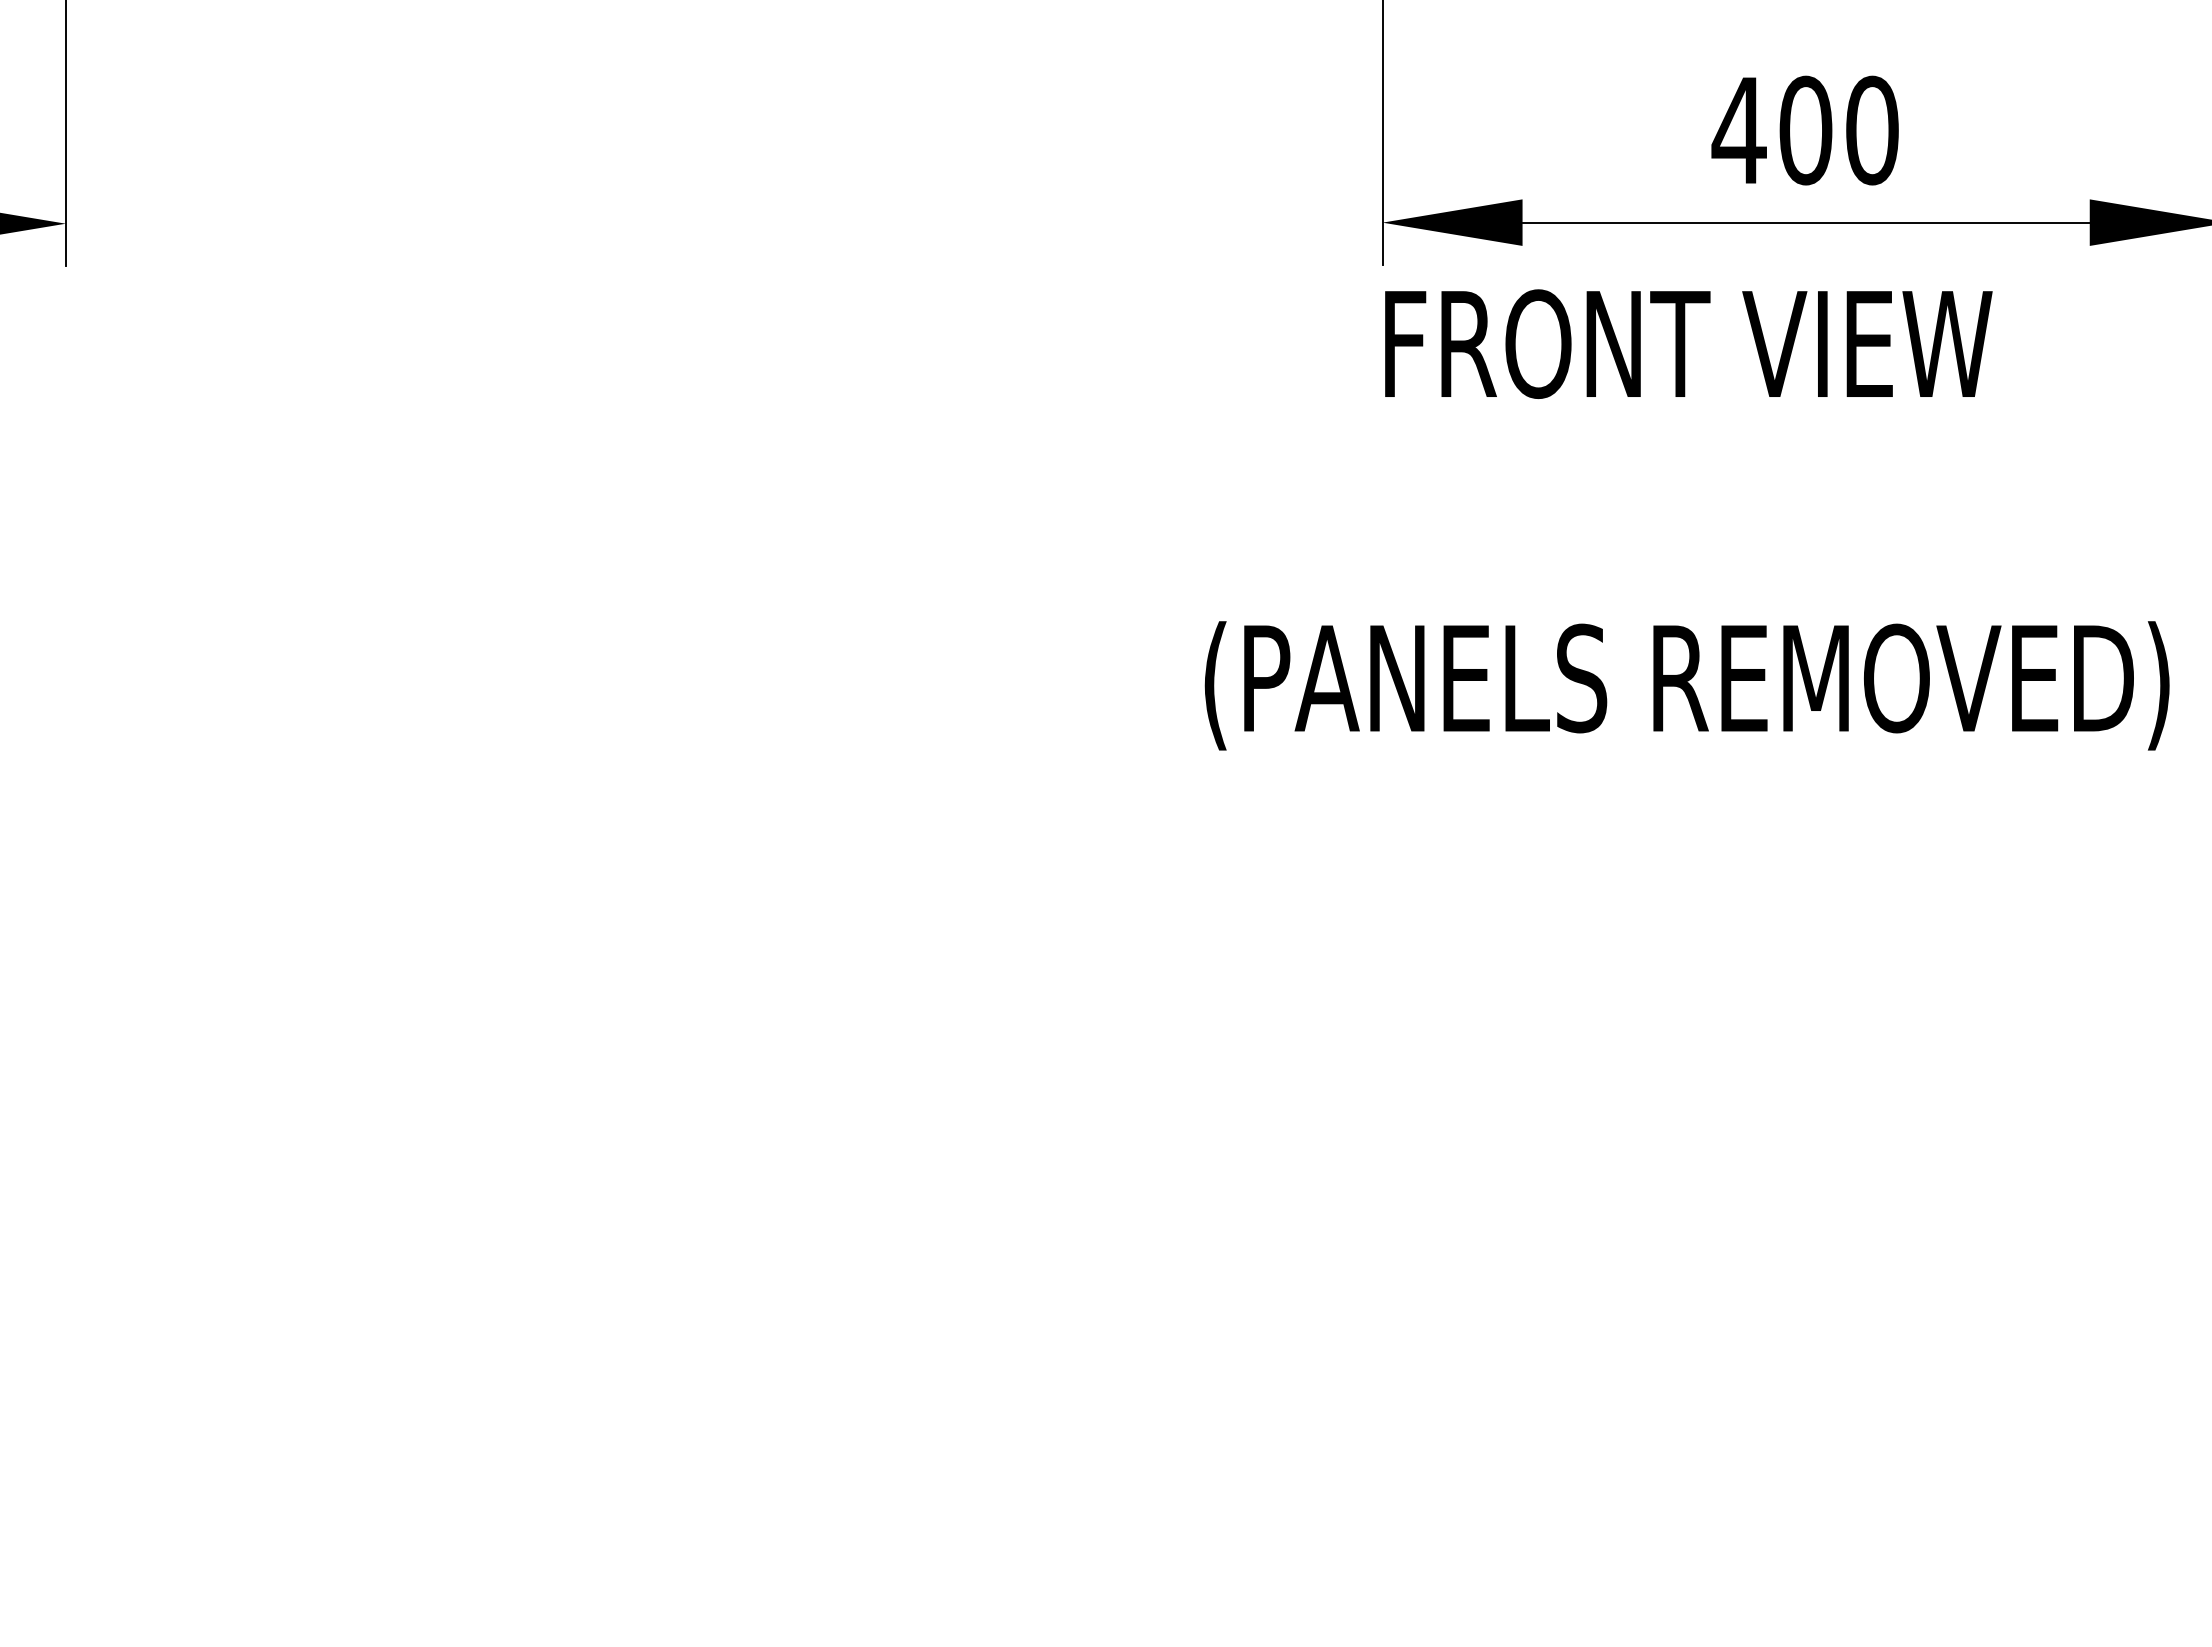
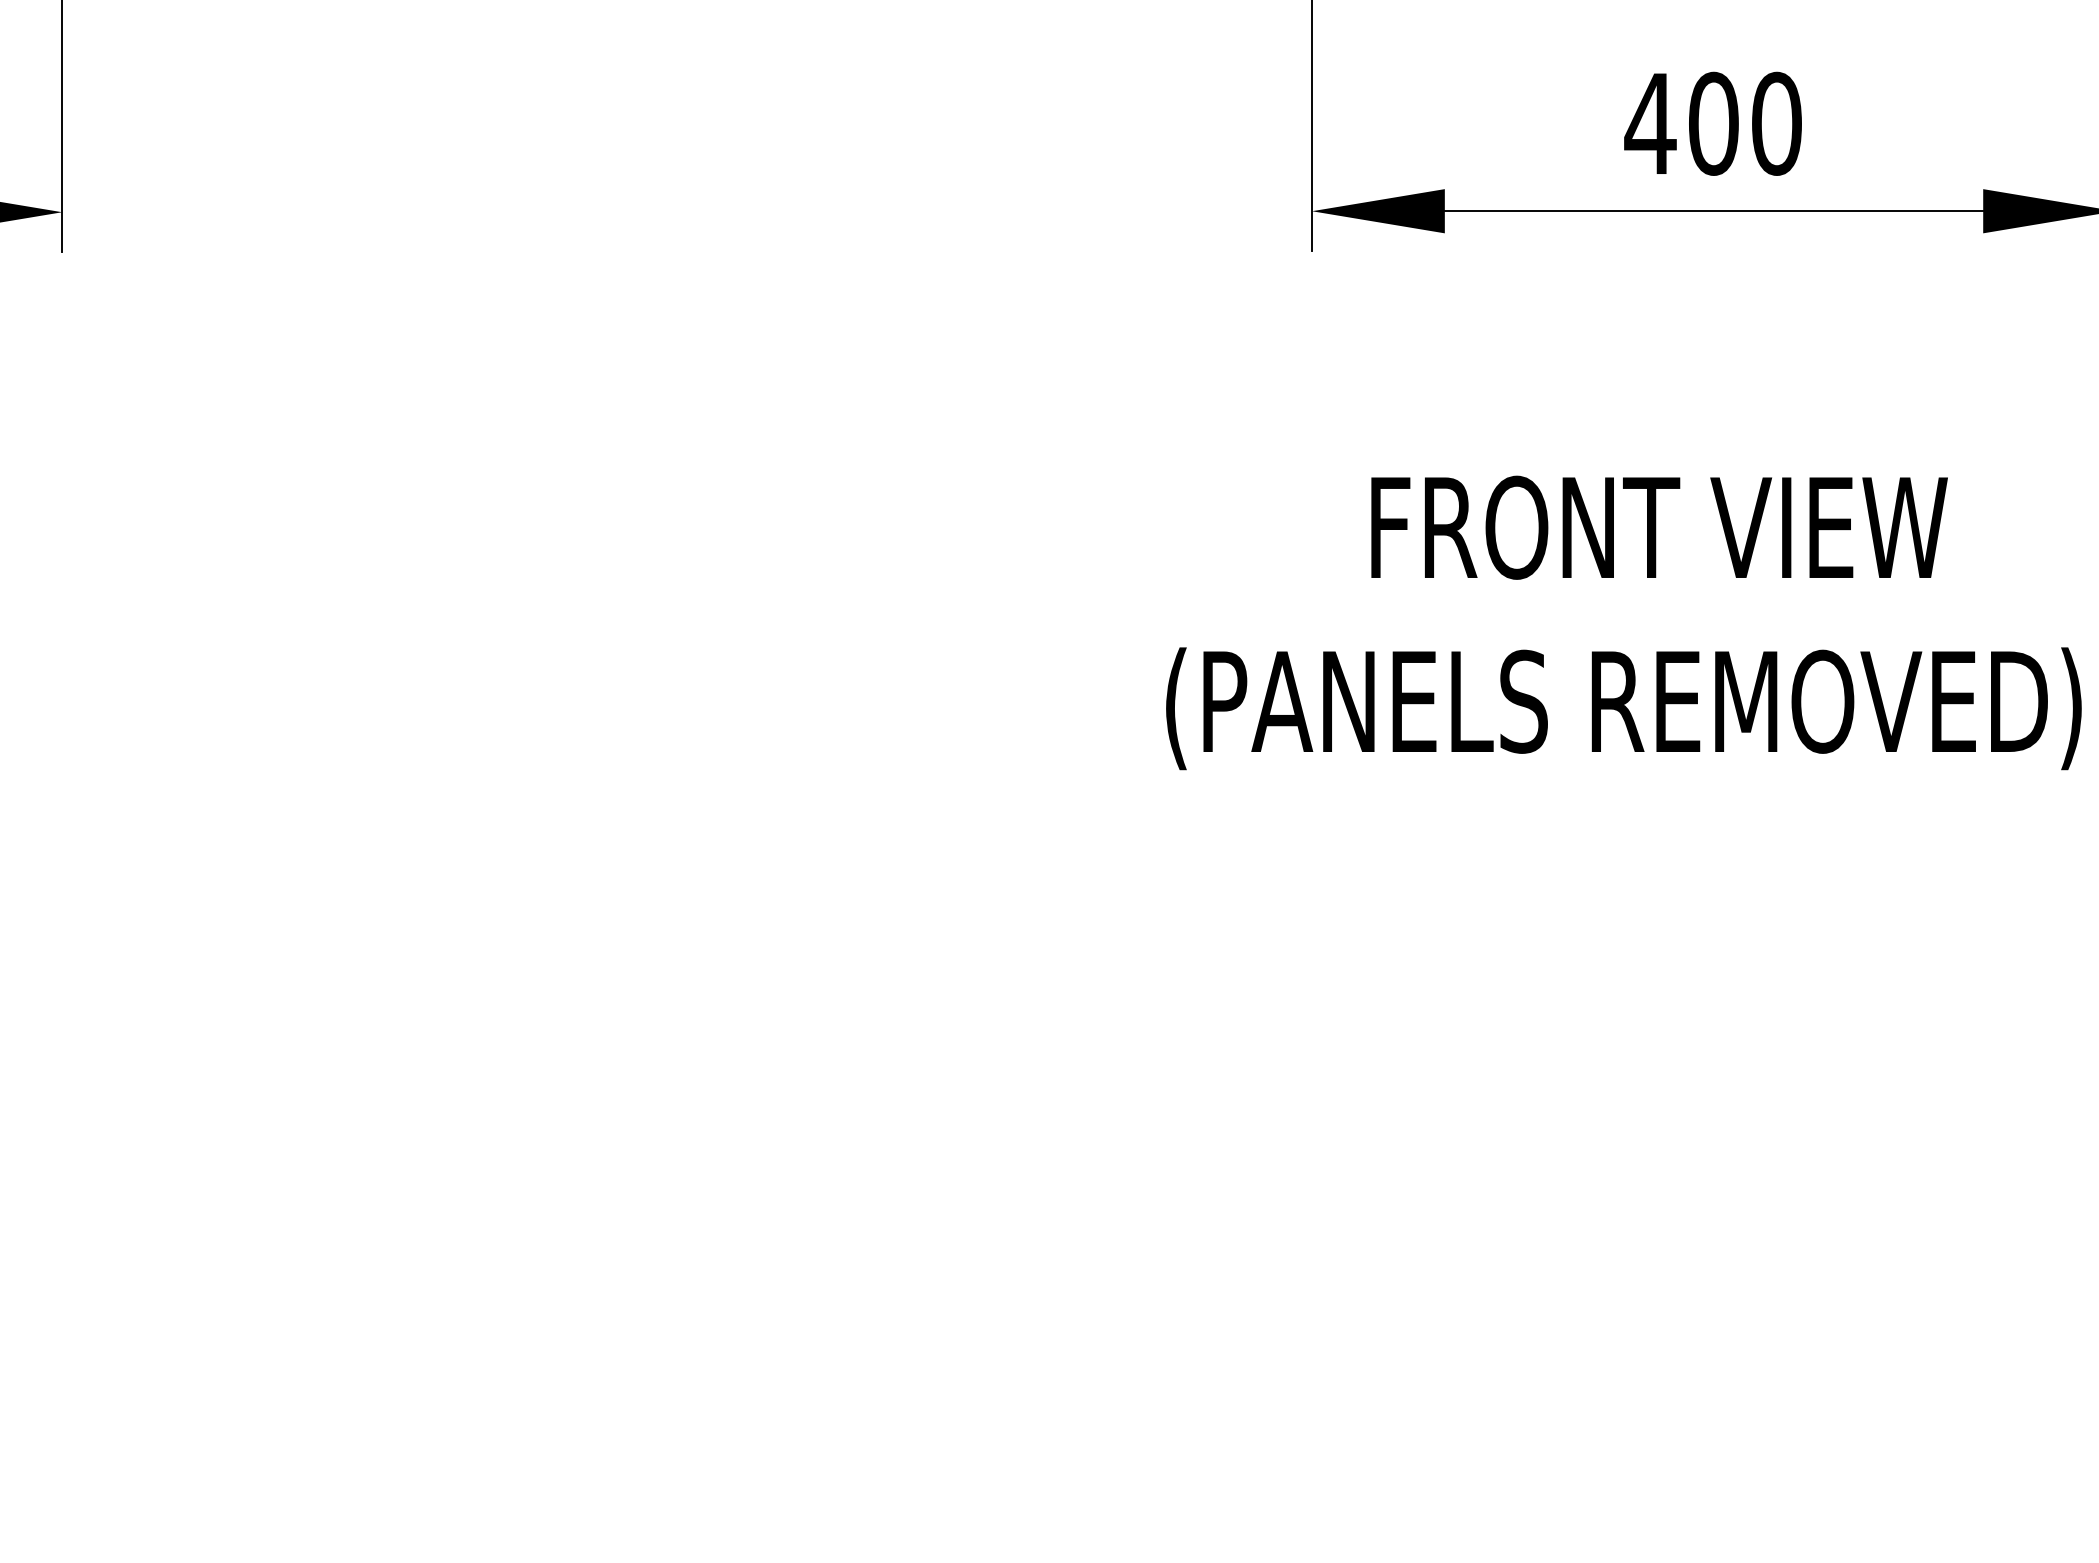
text: (1688, 343) -> (1659, 527), moved
text: (1686, 685) -> (1623, 708), moved

